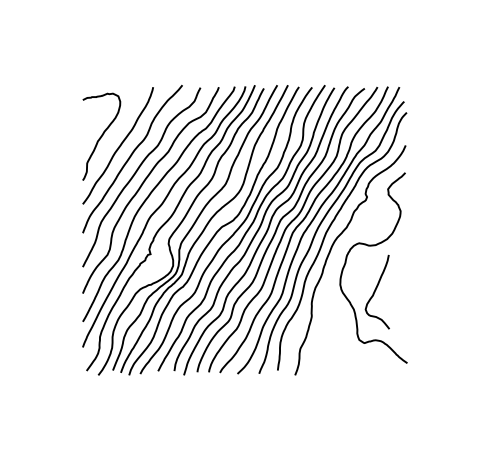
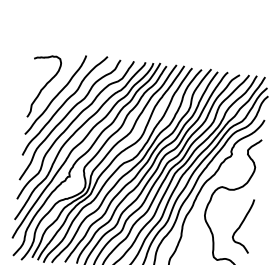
curve: (376, 290) -> (242, 224), moved

